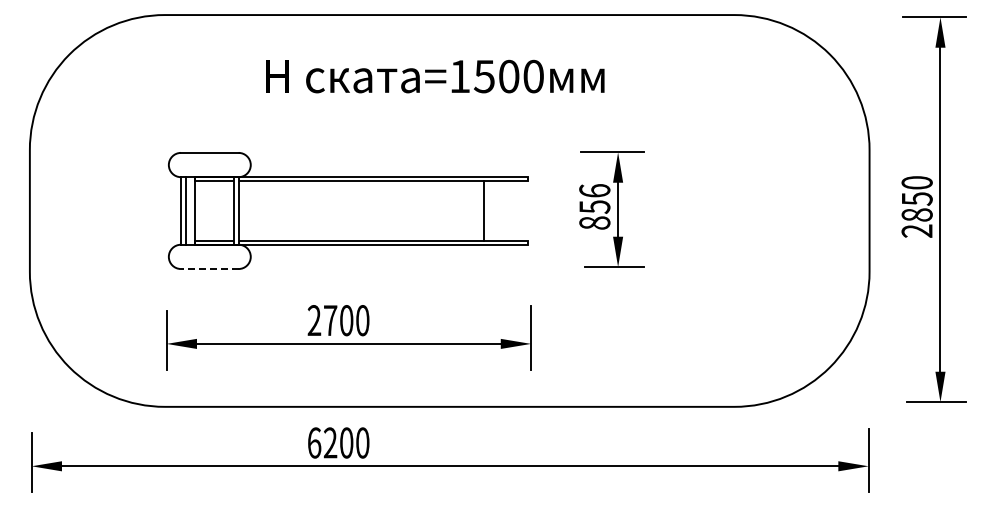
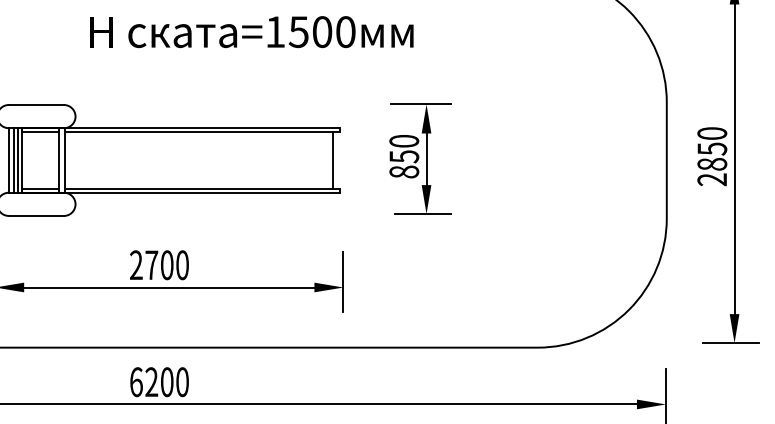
text: (594, 190) -> (403, 140), 856 -> 850
line: (190, 210) -> (17, 160), added
line: (483, 210) -> (333, 160), moved
line: (209, 269) -> (36, 216), dashed -> solid

